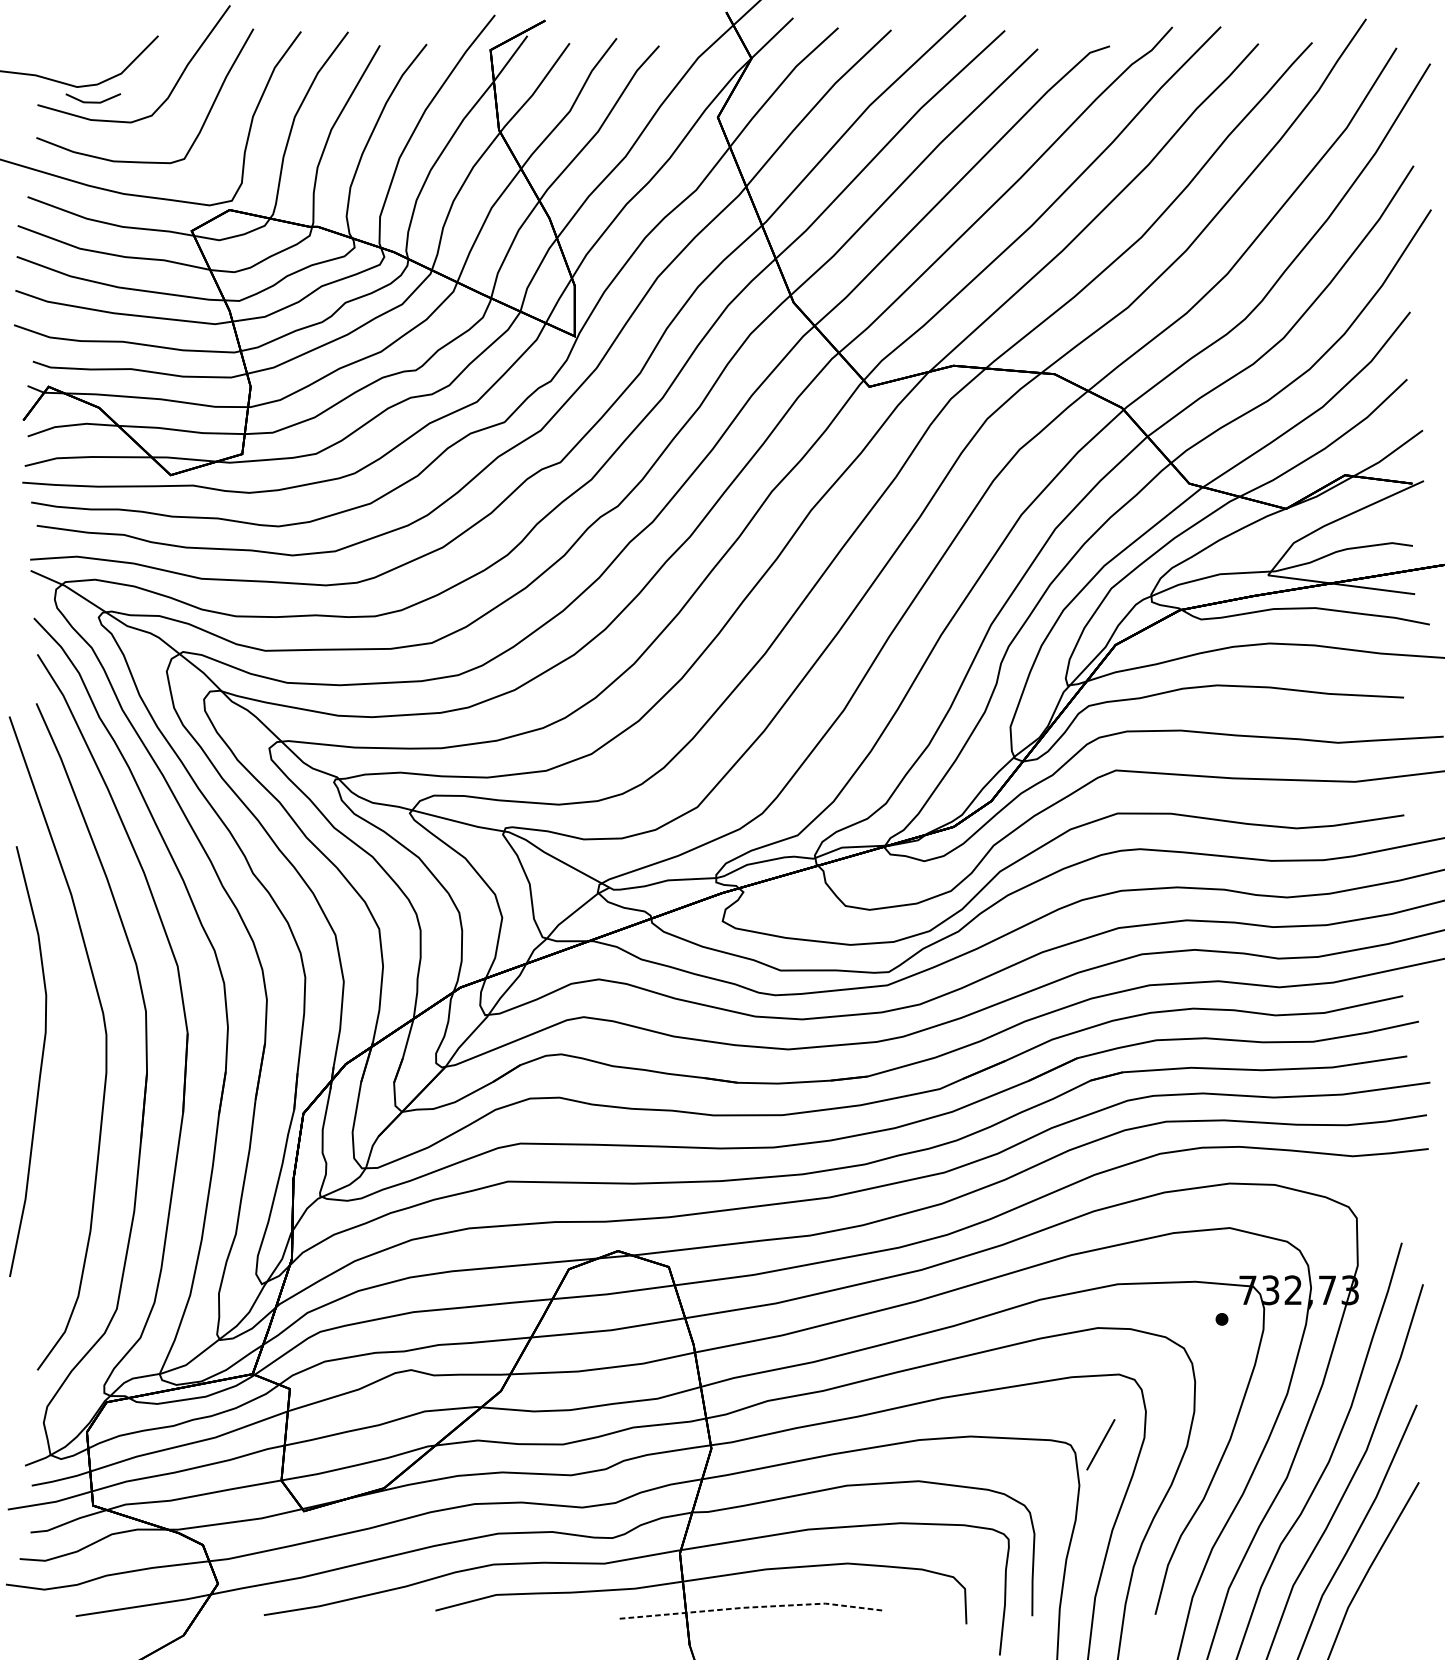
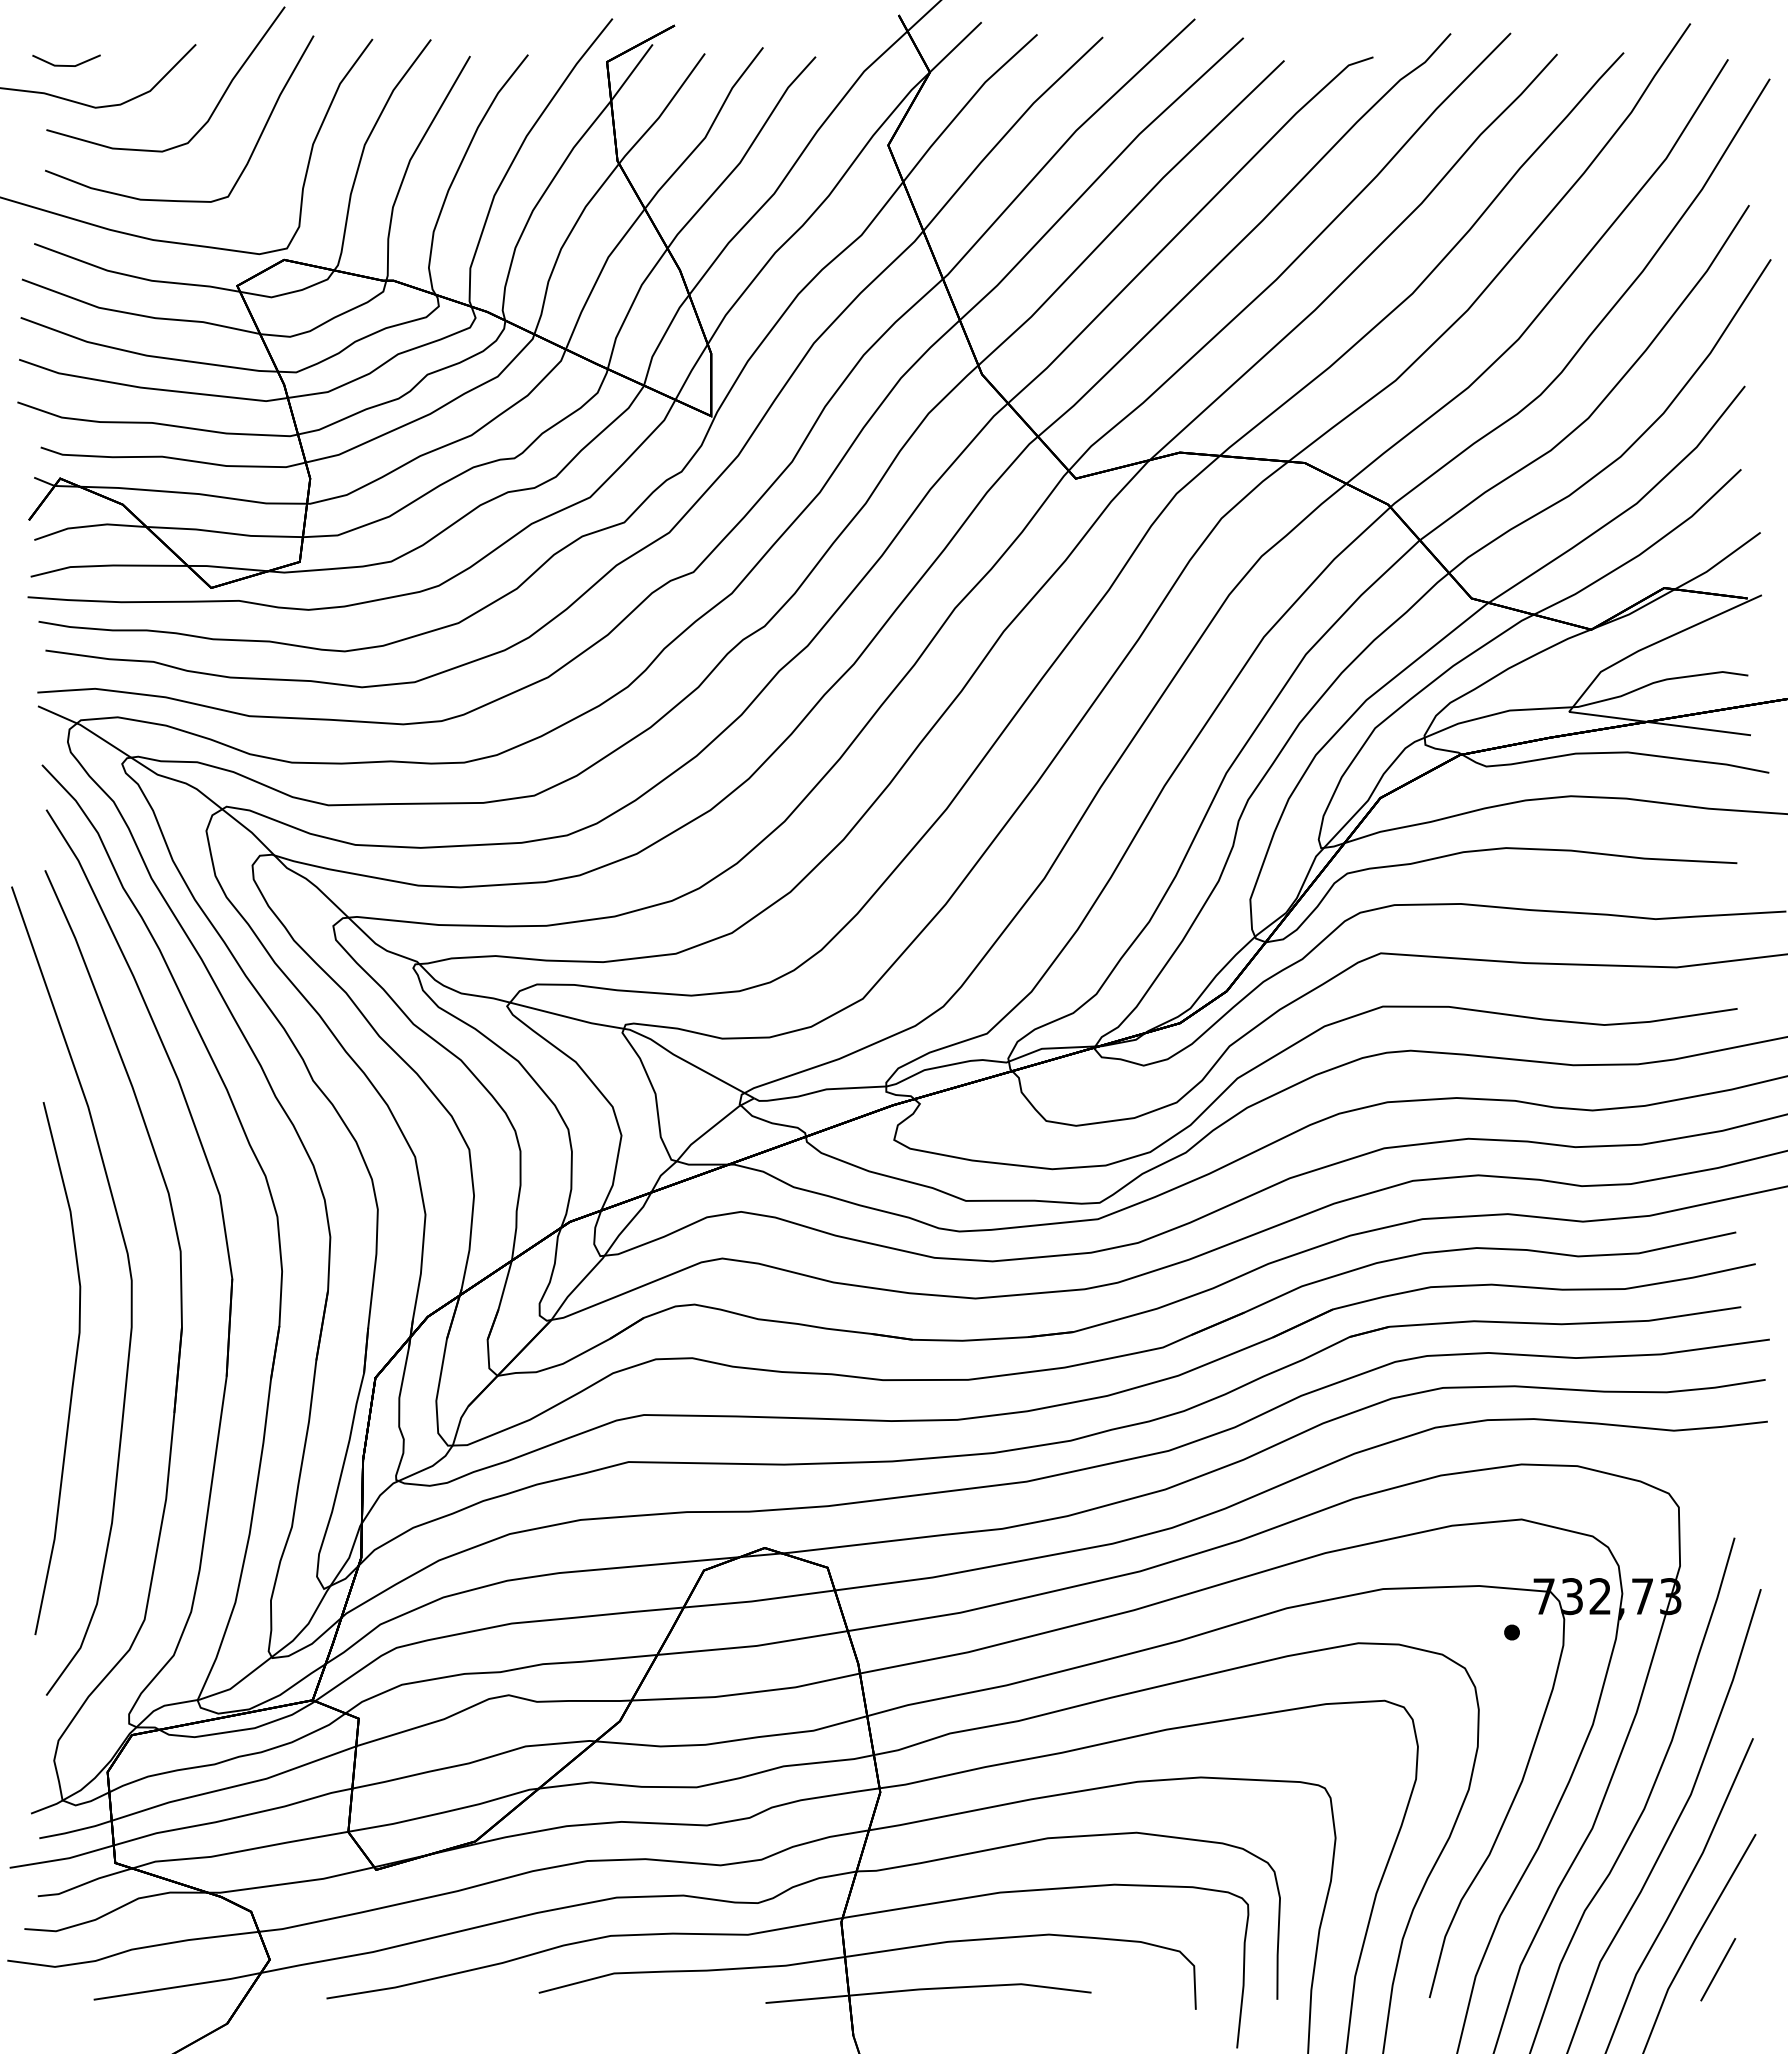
line: (93, 102) -> (66, 65), moved
curve: (40, 1062) -> (73, 1369), moved
line: (1101, 1444) -> (1718, 1969), moved
line: (750, 1607) -> (928, 1988), dashed -> solid

